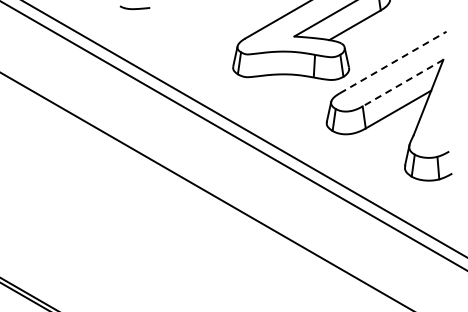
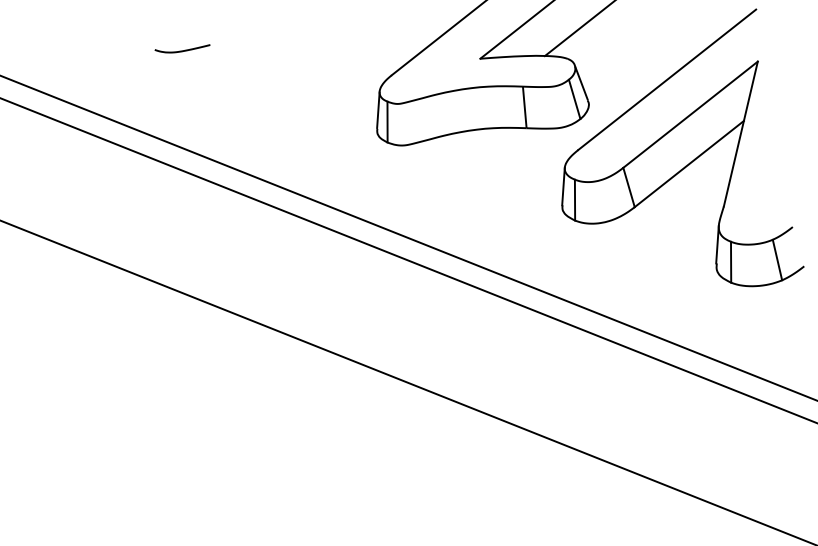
line: (393, 62) -> (667, 79), dashed -> solid
line: (403, 83) -> (691, 115), dashed -> solid

